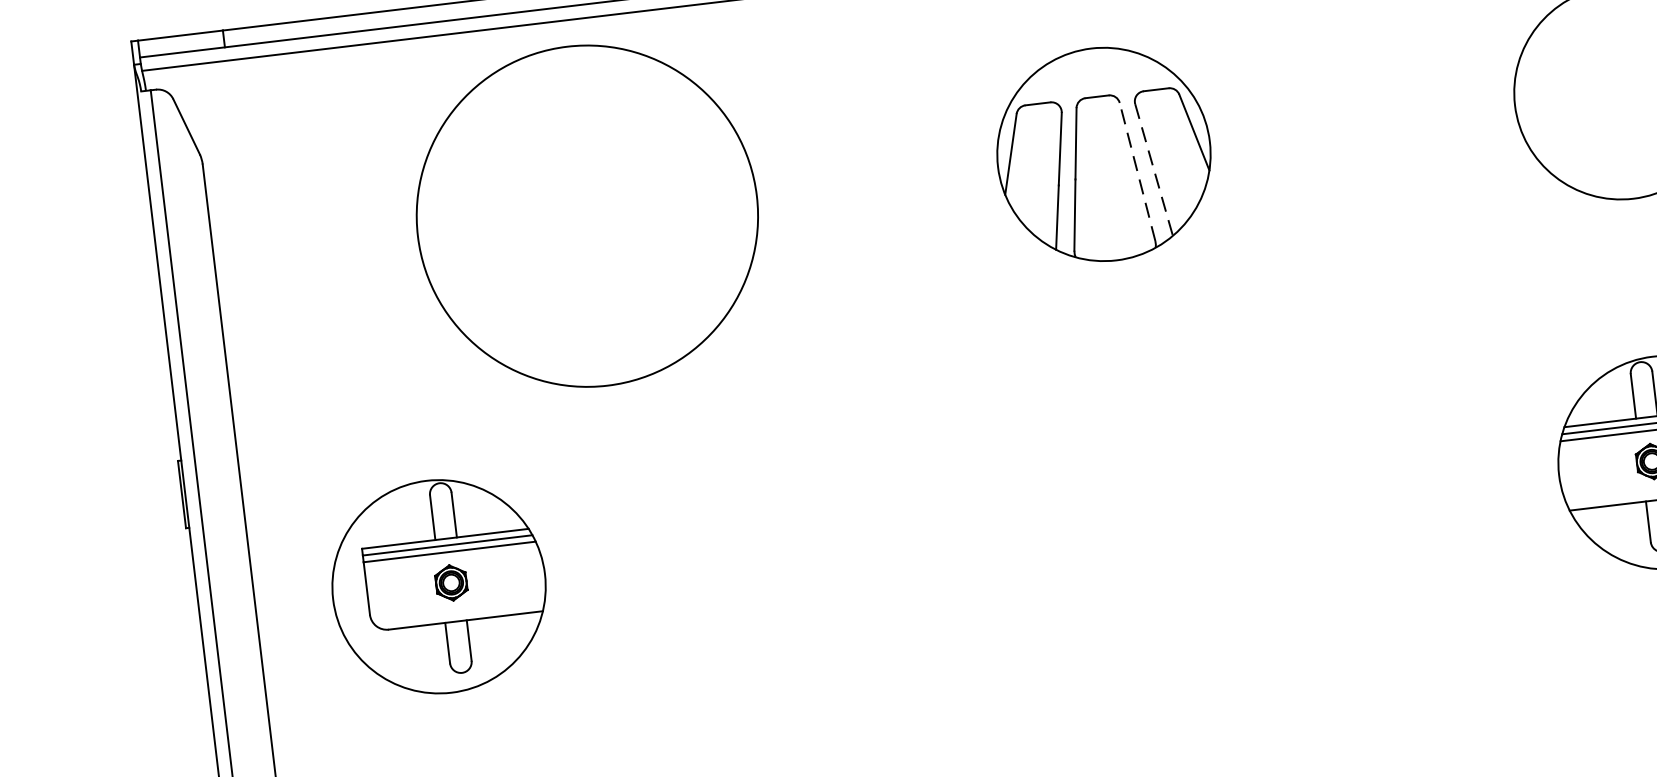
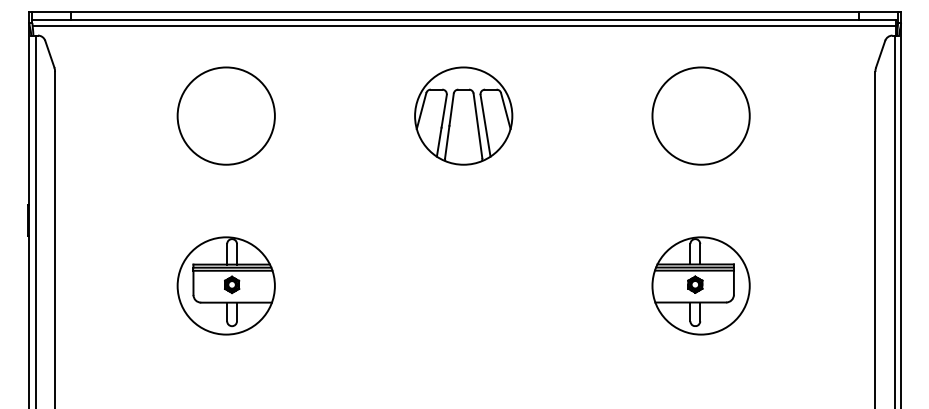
line: (1136, 171) -> (477, 125), dashed -> solid
line: (1154, 171) -> (485, 126), dashed -> solid
circle: (585, 214) -> (225, 115), size x0.62
part: (437, 585) -> (225, 285), moved

